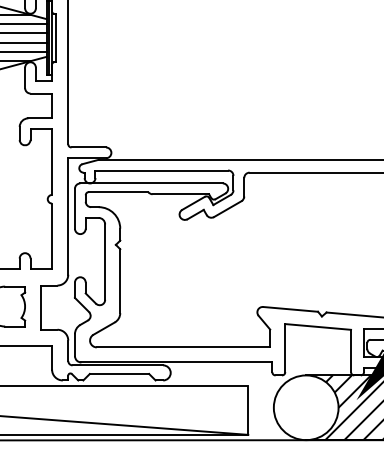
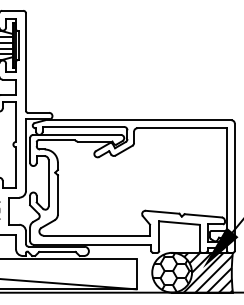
hatch: (306, 407) -> (172, 272), added

